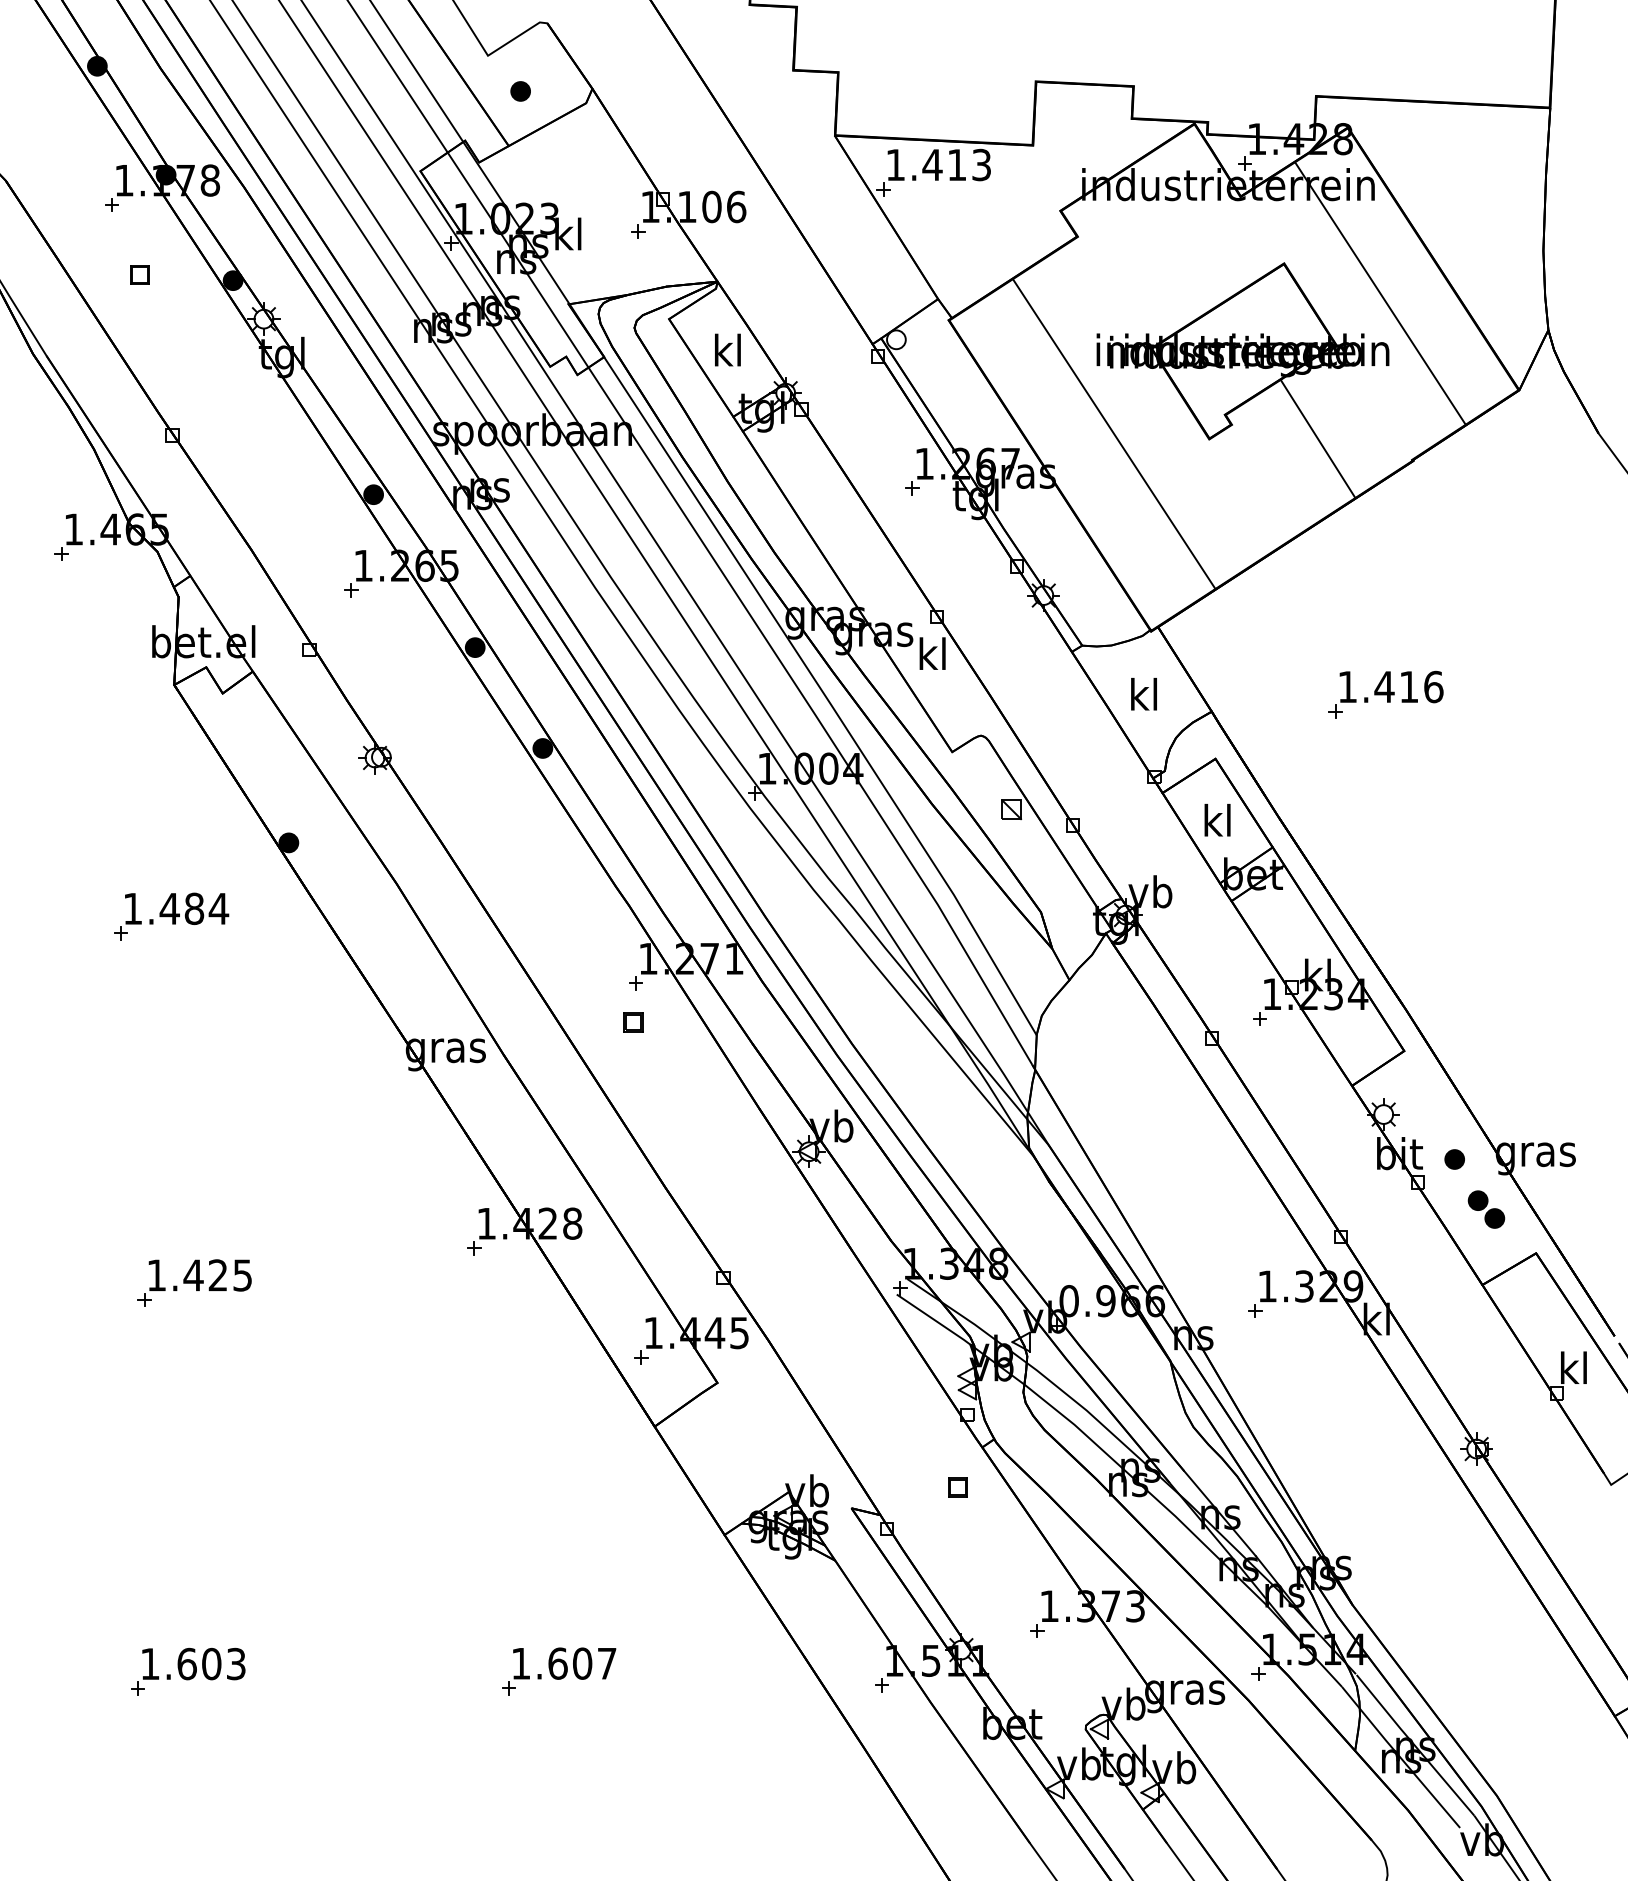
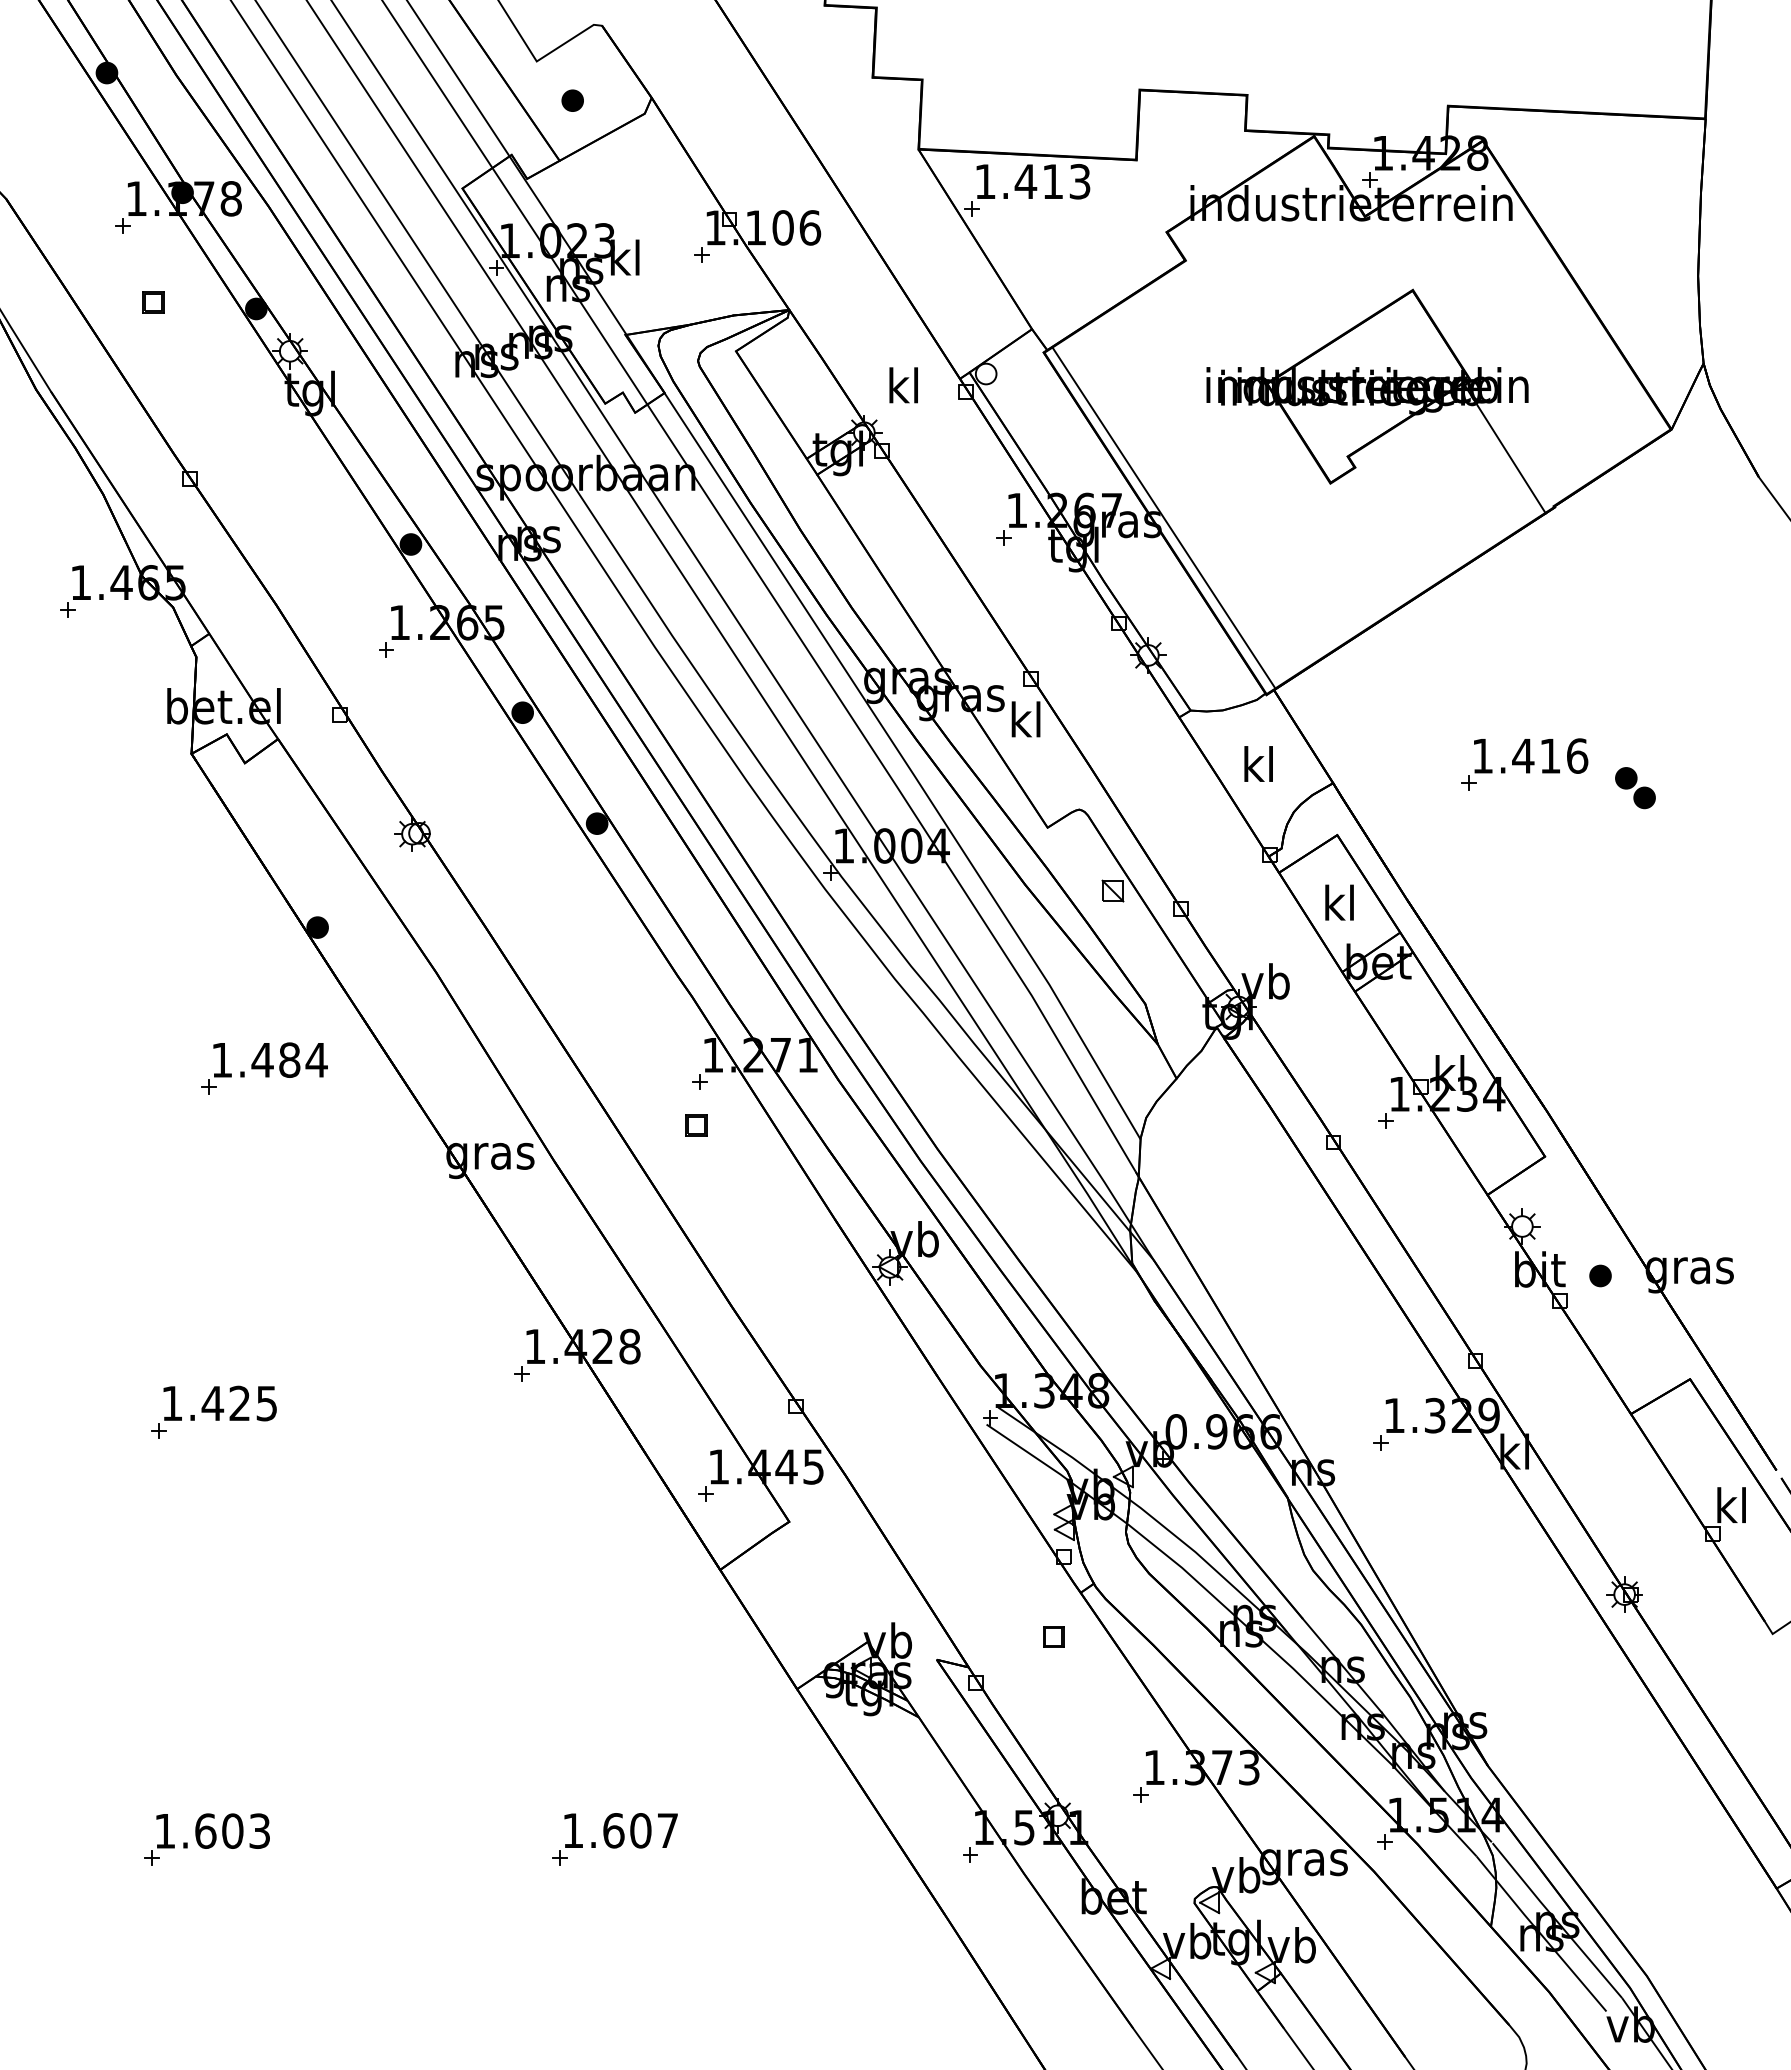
line: (1380, 292) -> (1518, 322), removed
text: (727, 350) -> (903, 385), moved
line: (1113, 433) -> (1163, 517), moved
line: (1317, 438) -> (1504, 448), moved
part: (171, 916) -> (264, 1068), moved
part: (1486, 1209) -> (1635, 788), moved

